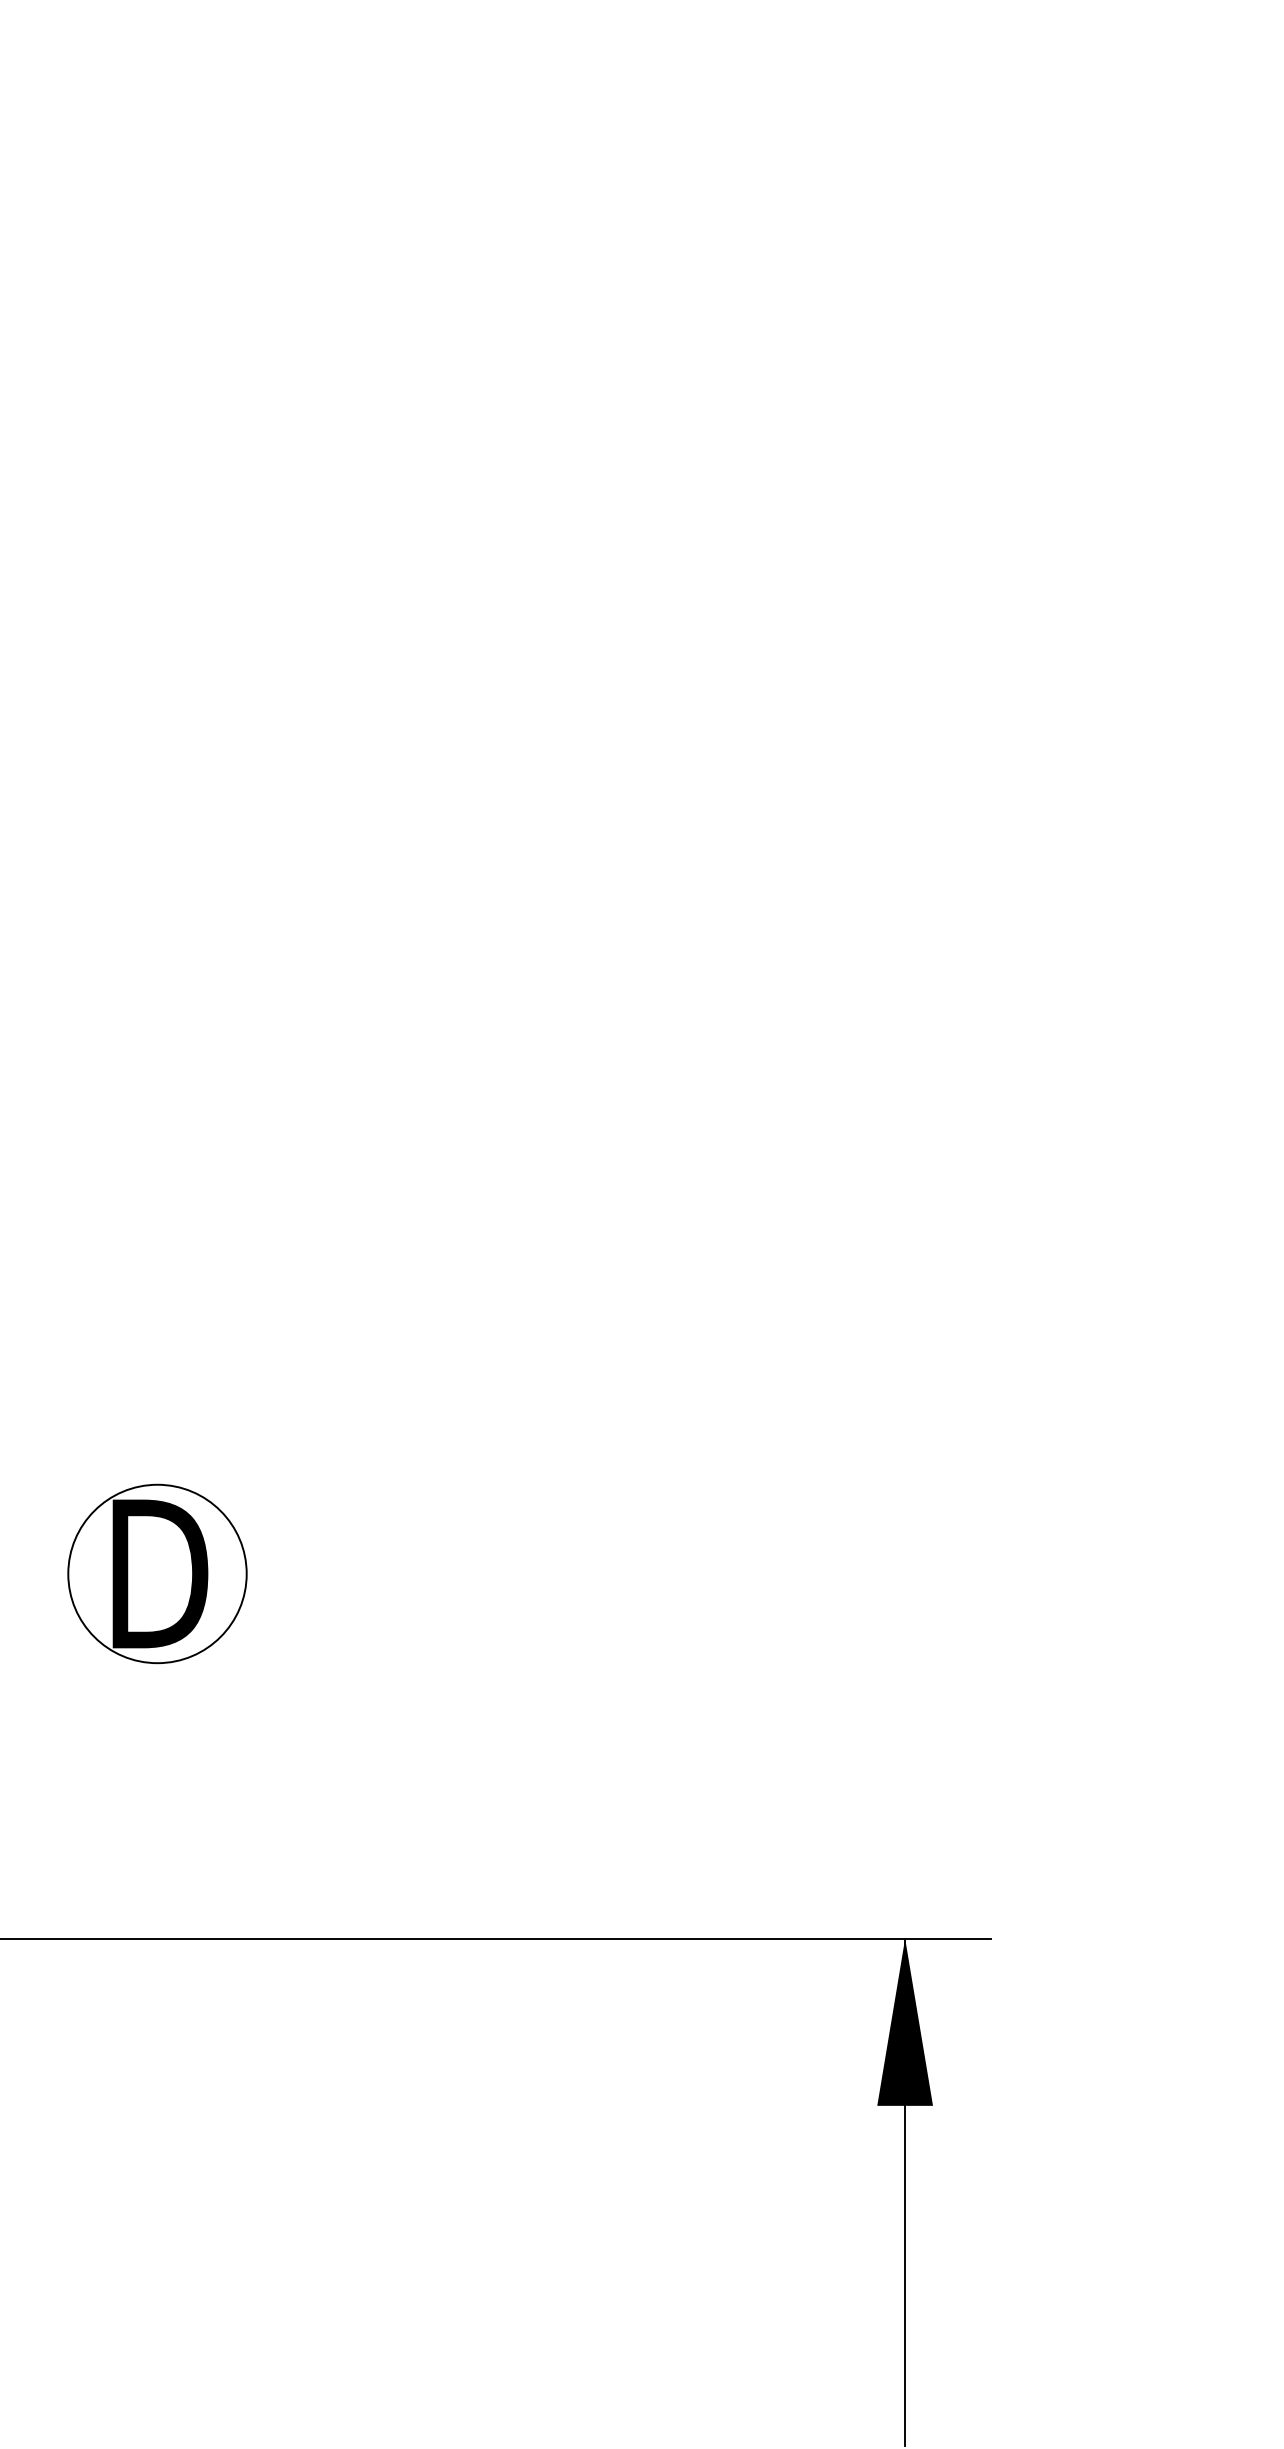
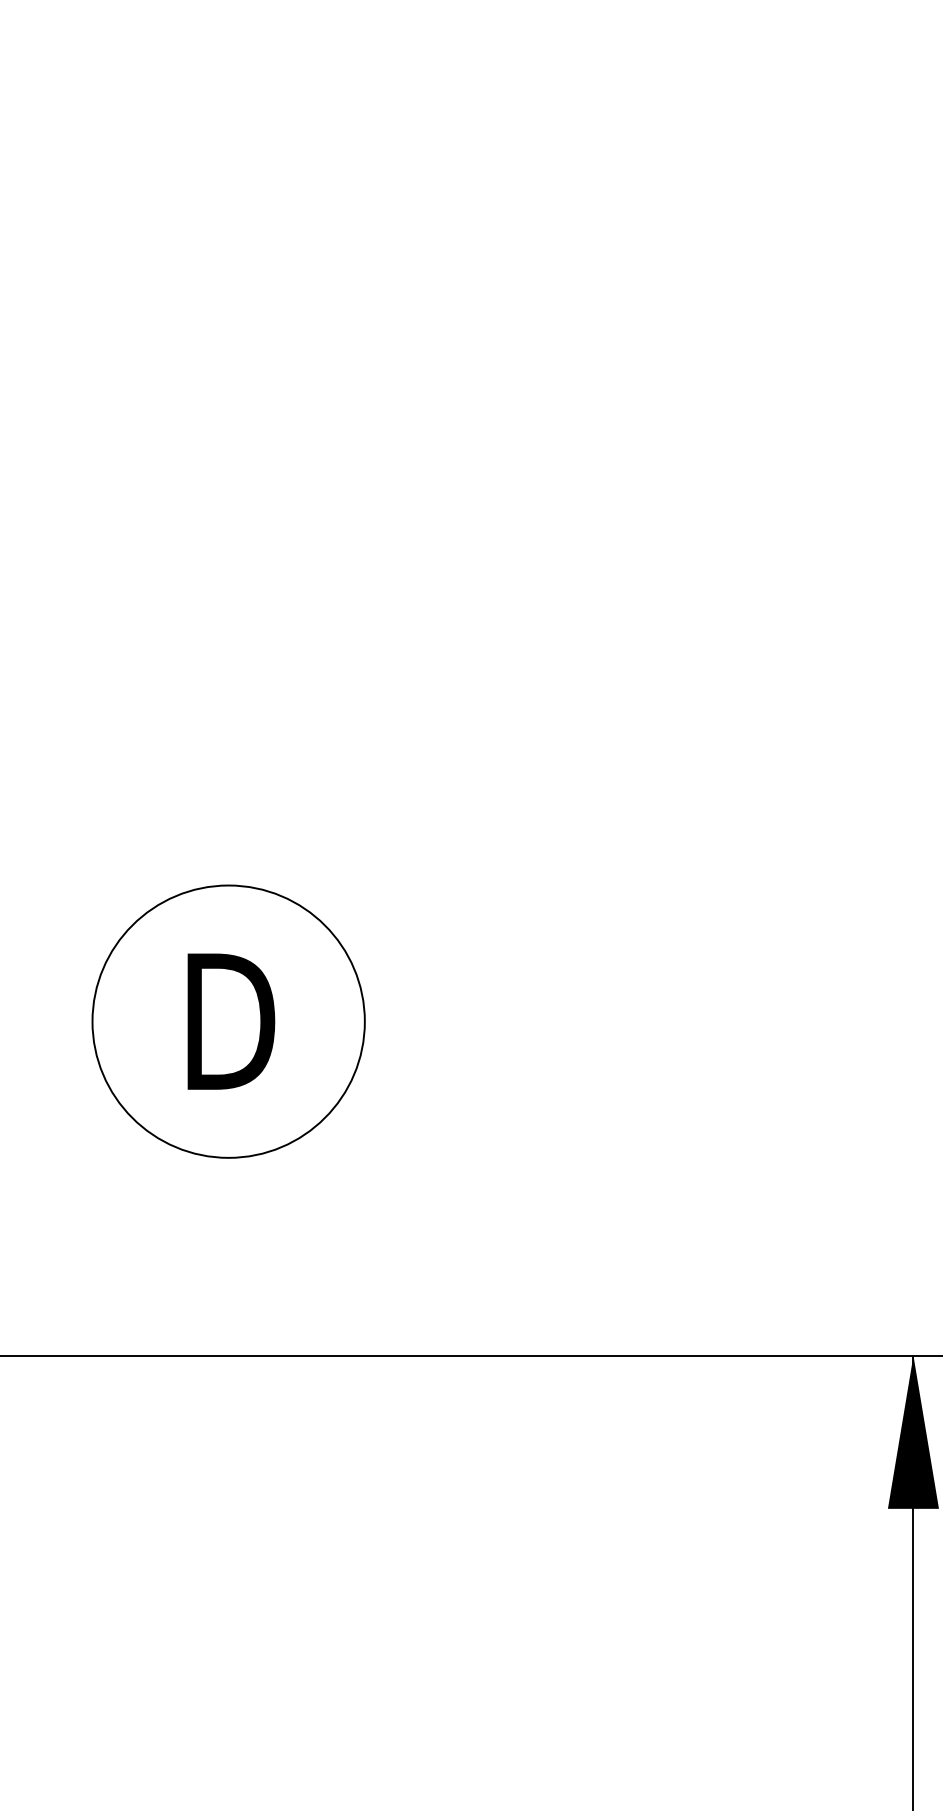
circle: (157, 1573) -> (228, 1021), size x1.67

